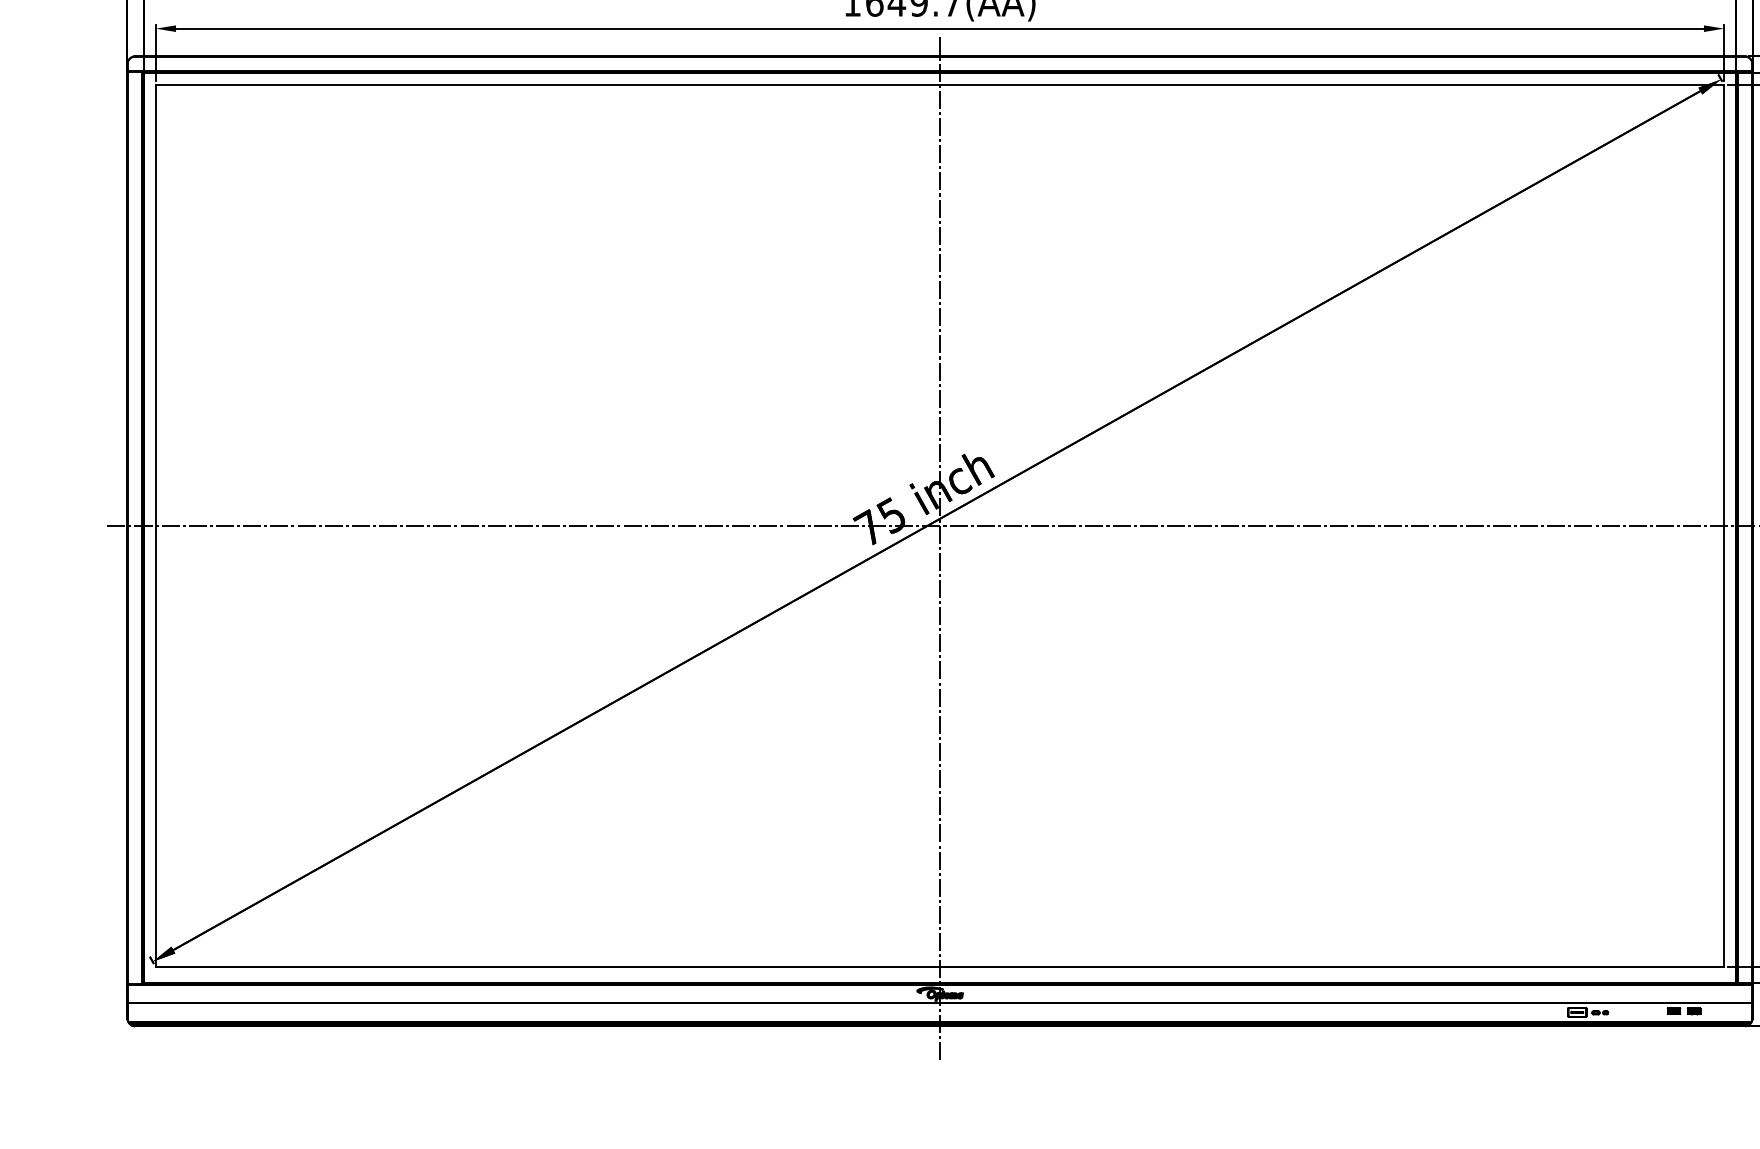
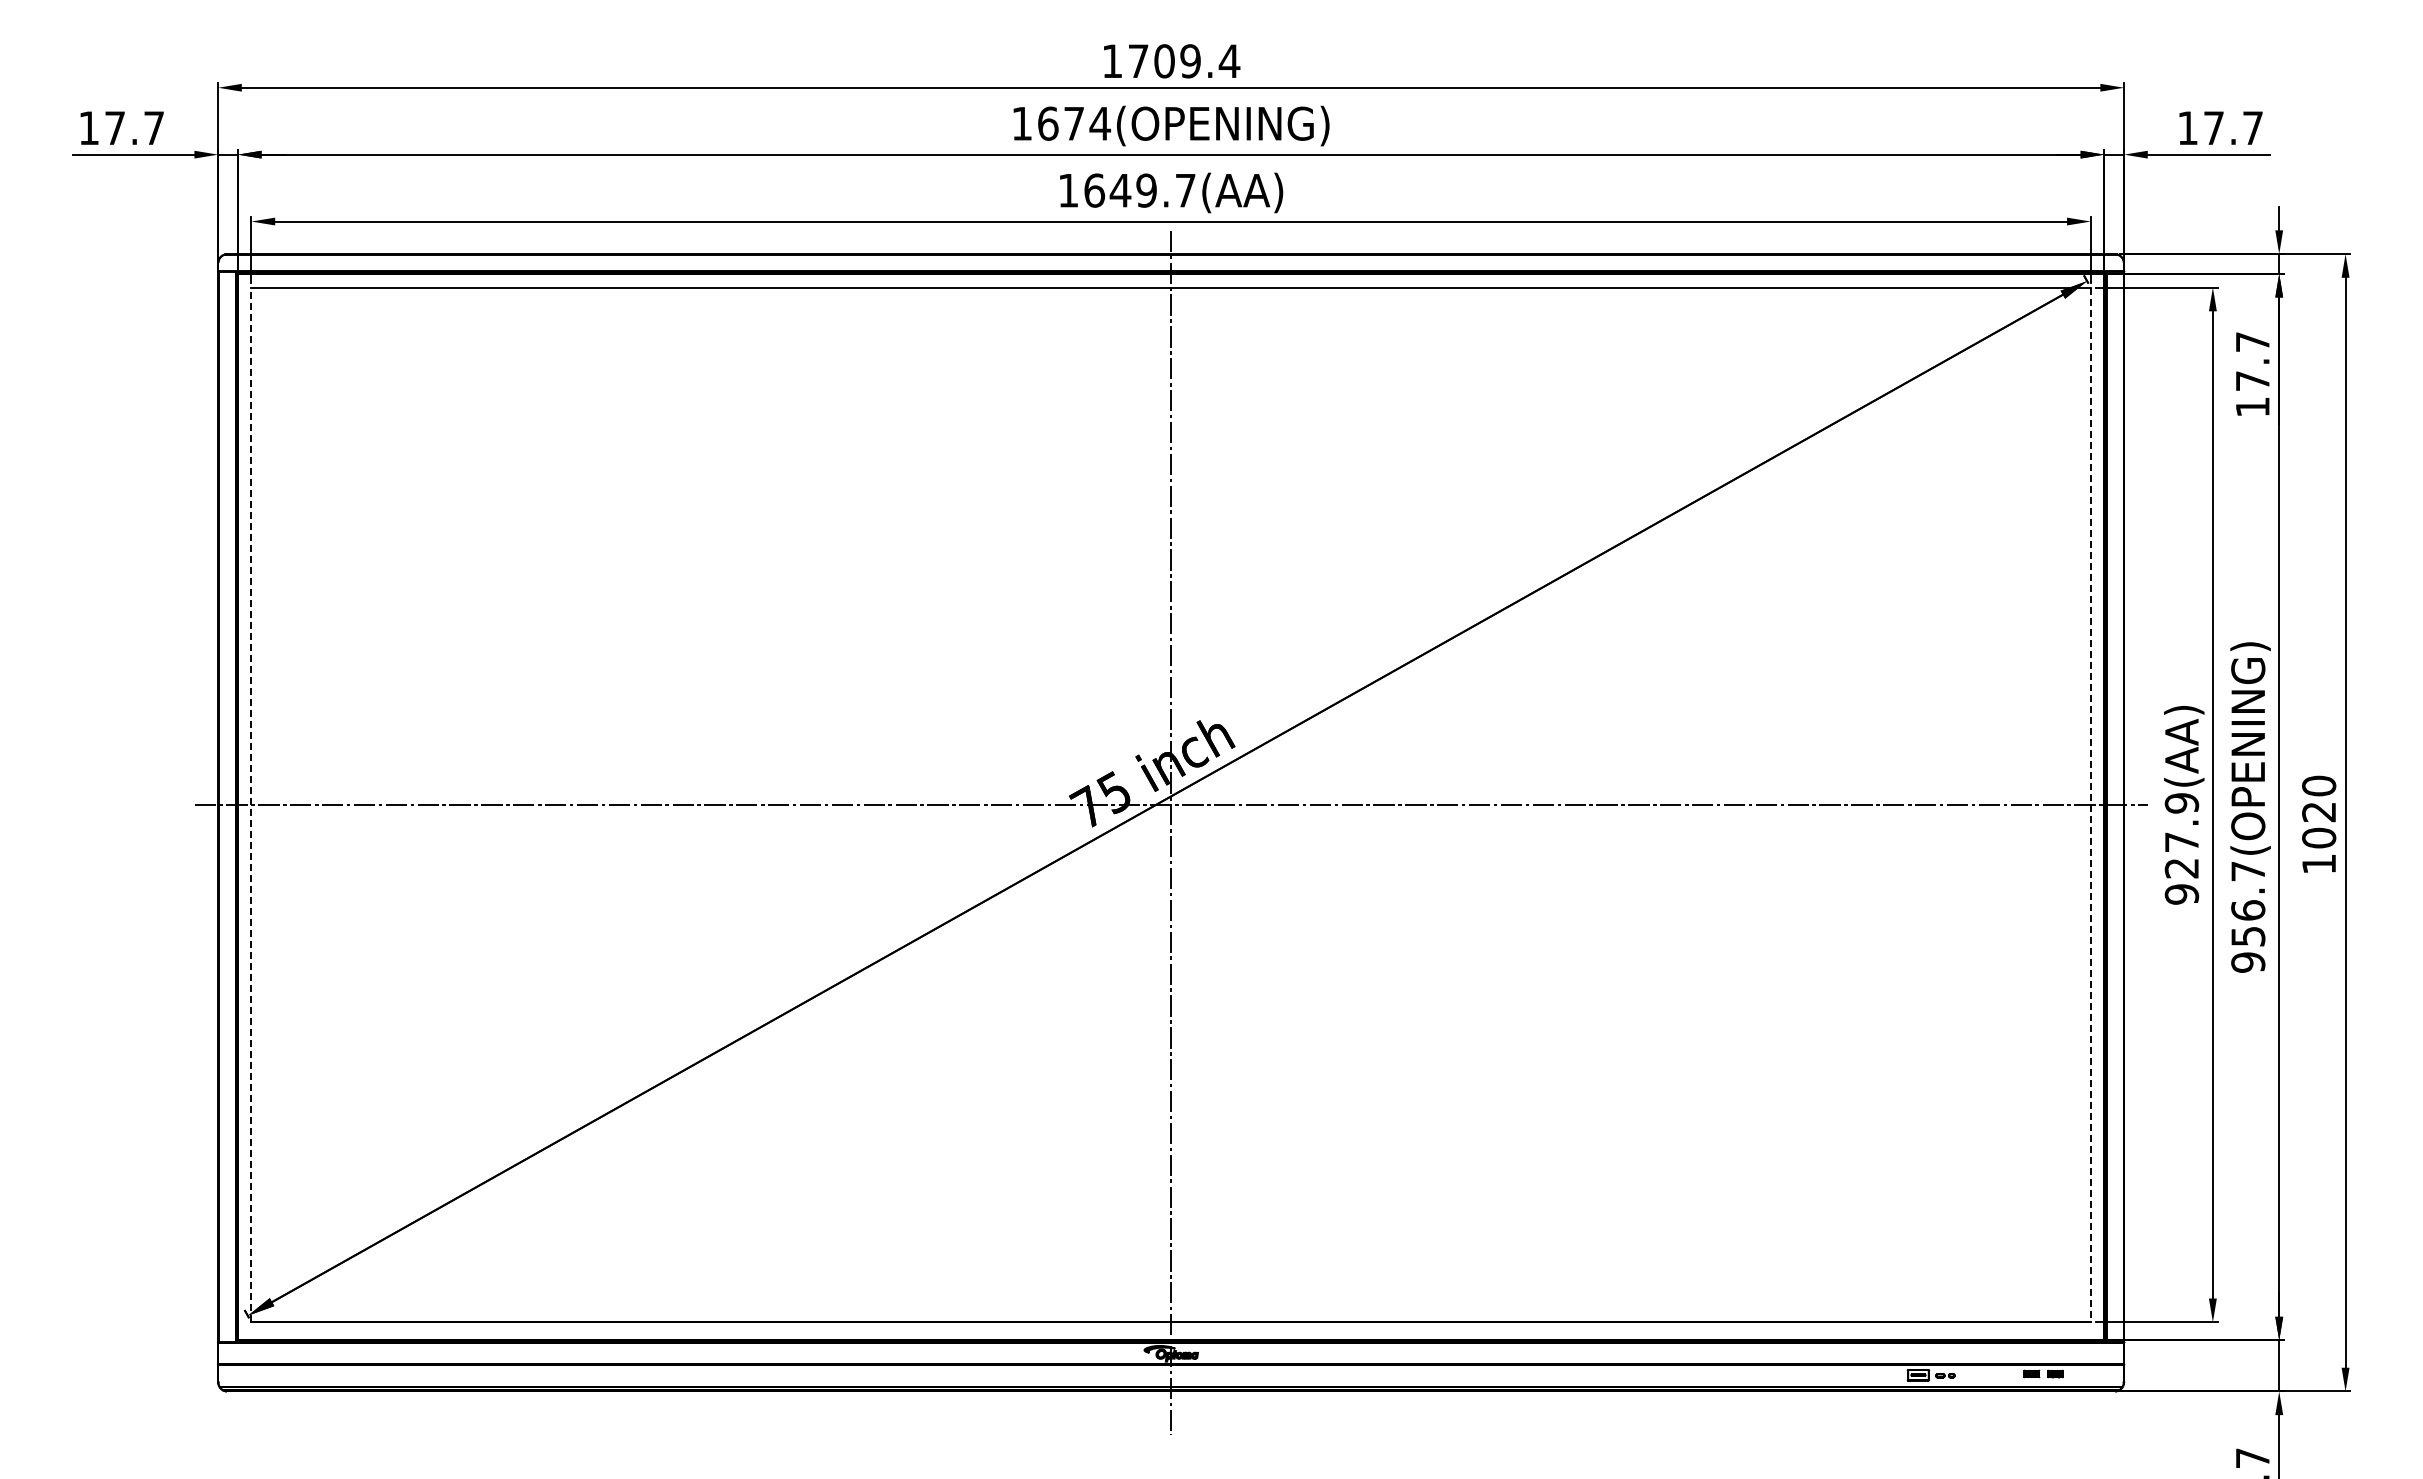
line: (155, 525) -> (251, 804), solid -> dashed
line: (1723, 526) -> (2090, 805), solid -> dashed

